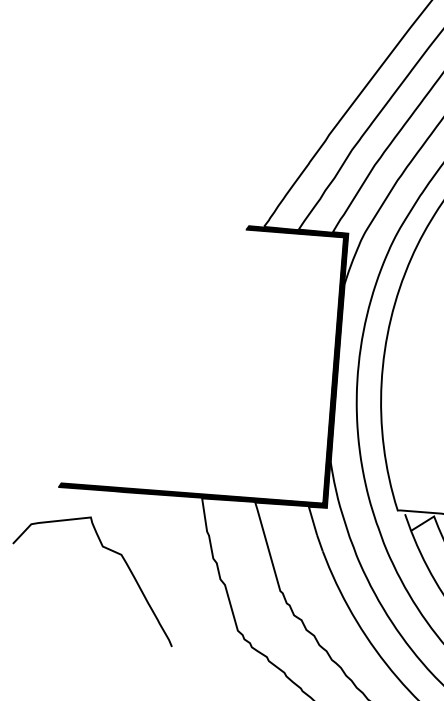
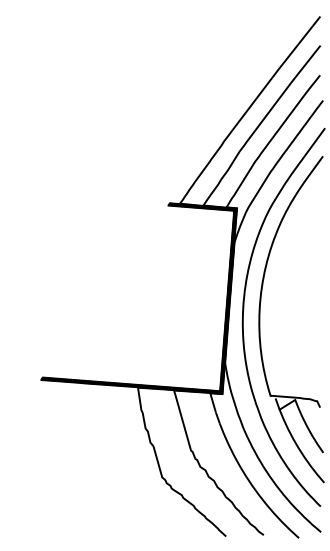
curve: (105, 549) -> (72, 422), removed

